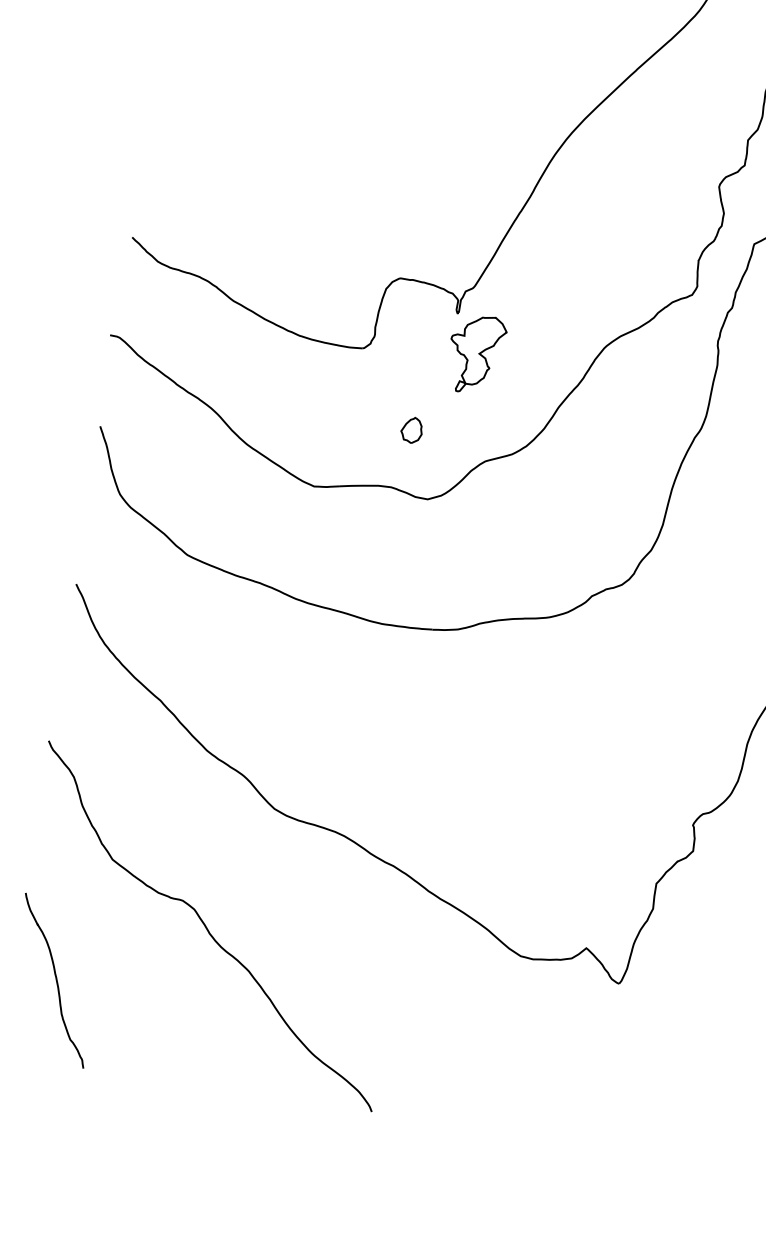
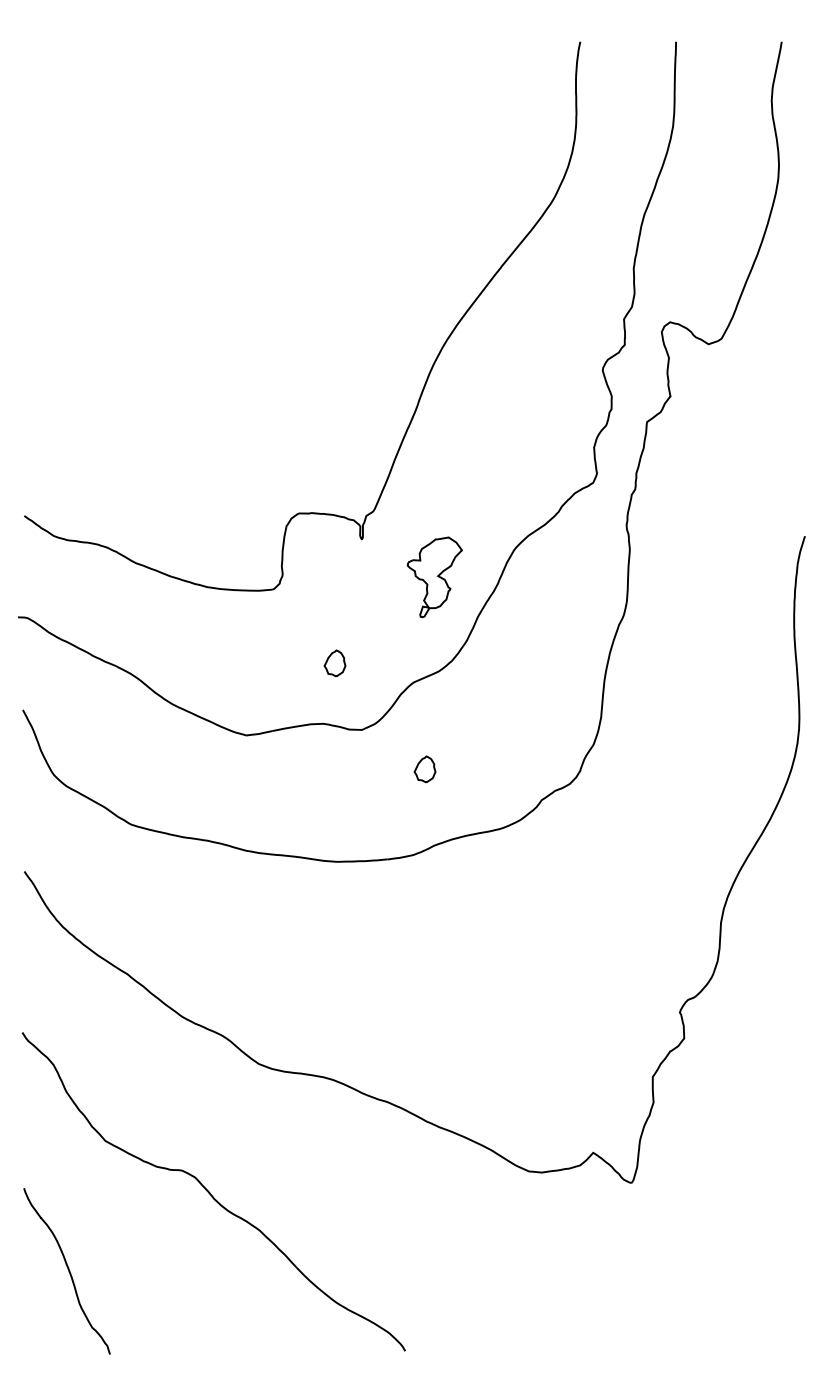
part: (475, 354) -> (434, 577), moved
part: (482, 547) -> (424, 769), added

